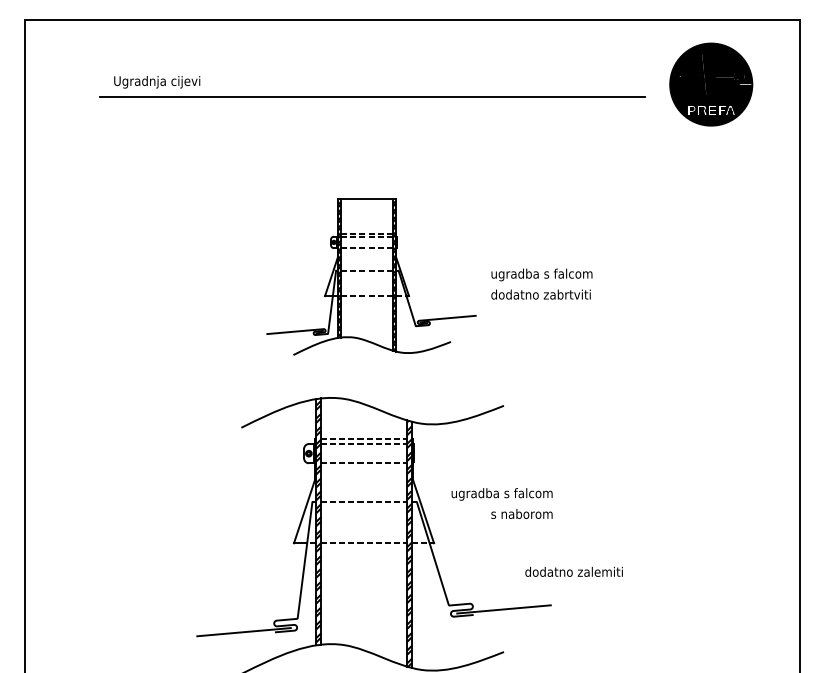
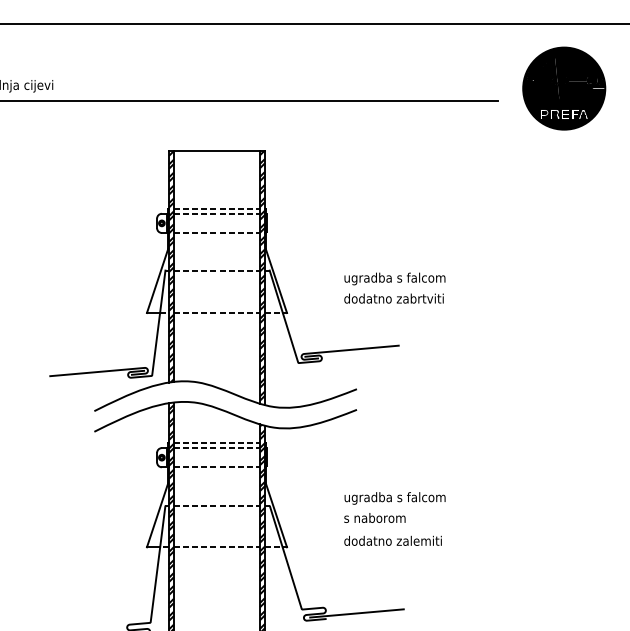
part: (371, 276) -> (224, 280), size x1.67
text: (501, 494) -> (394, 498), moved
text: (573, 571) -> (392, 540), moved

